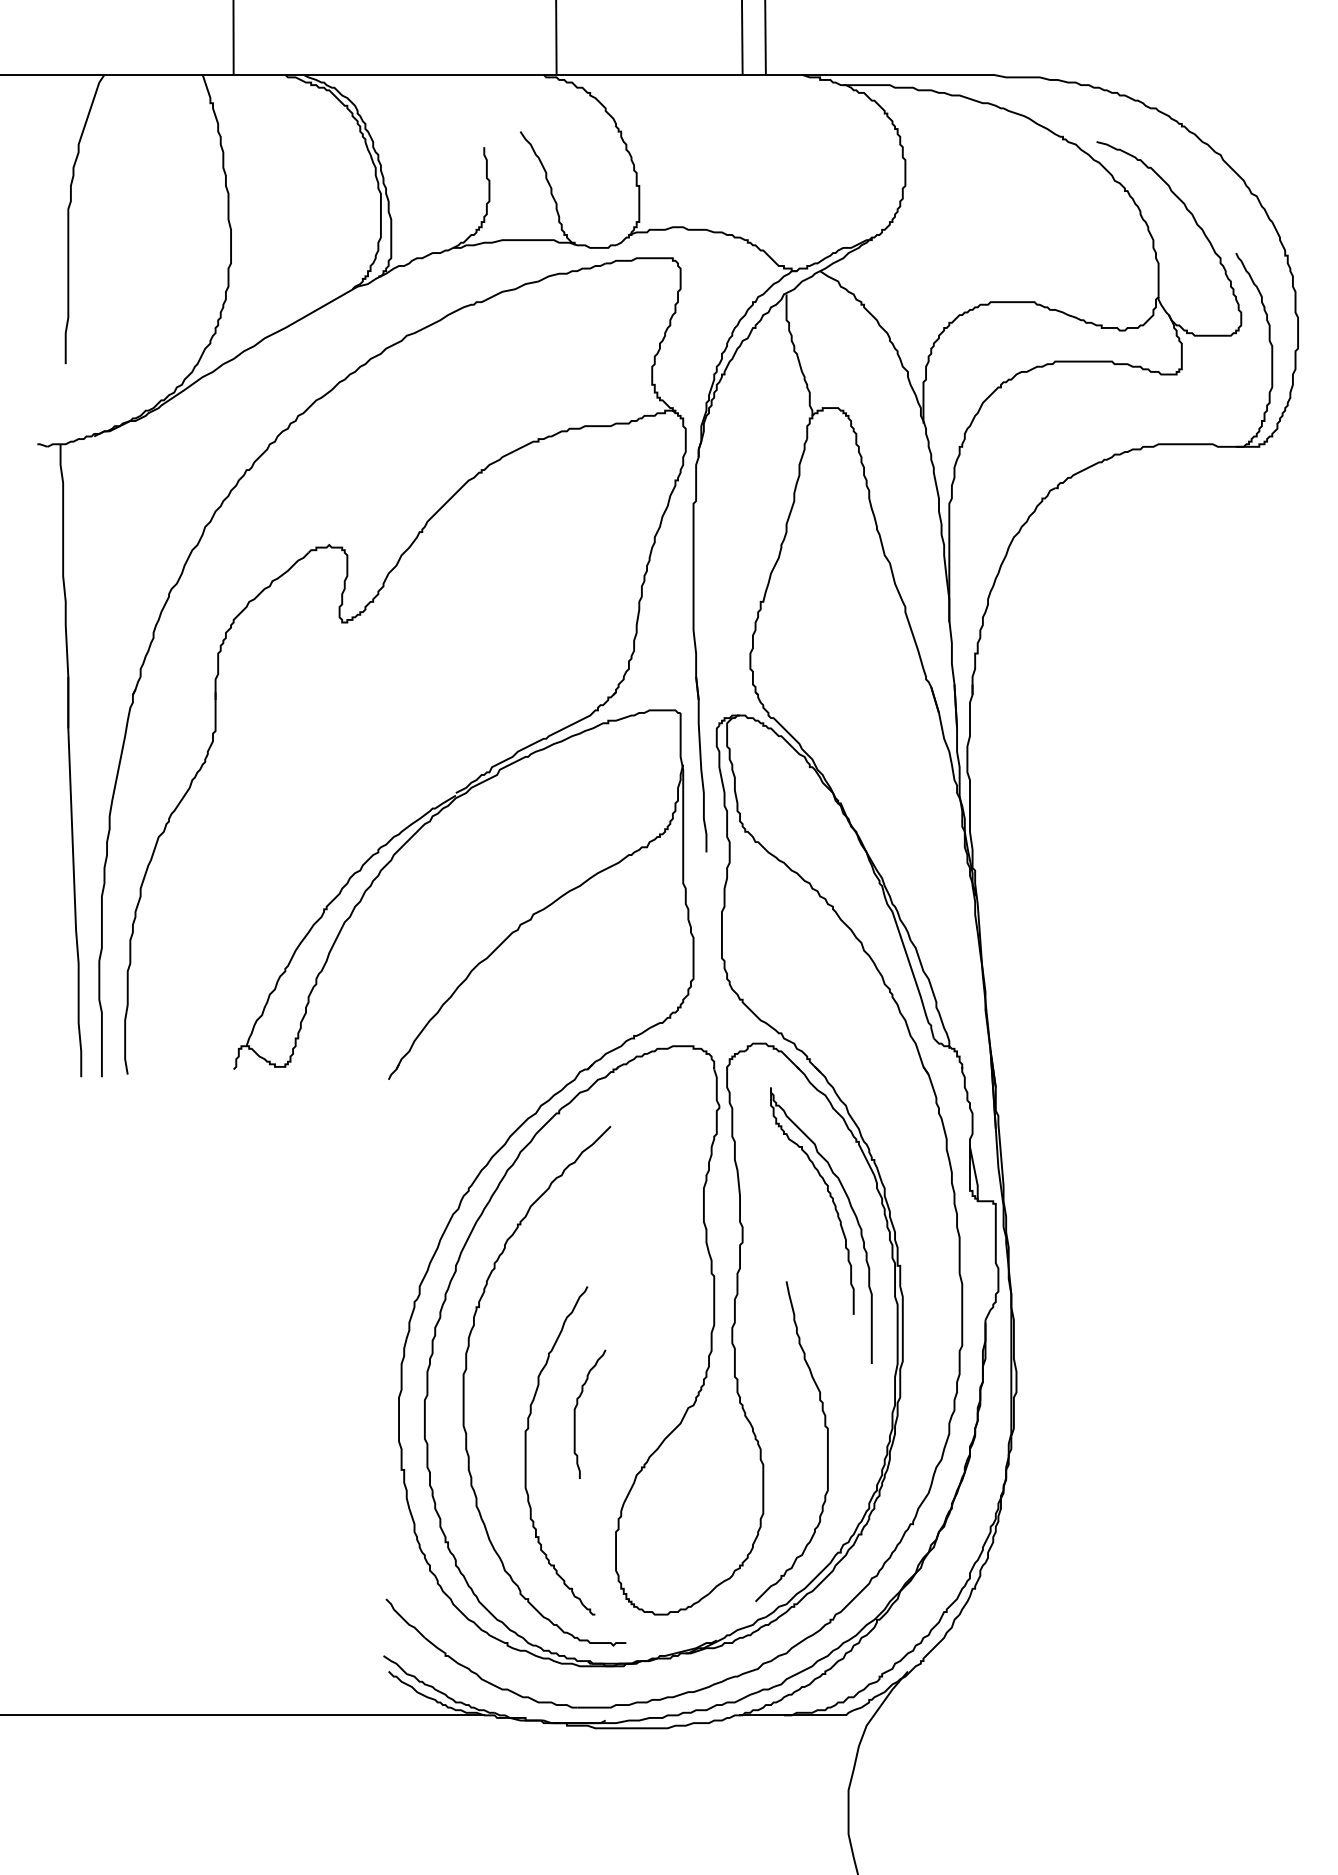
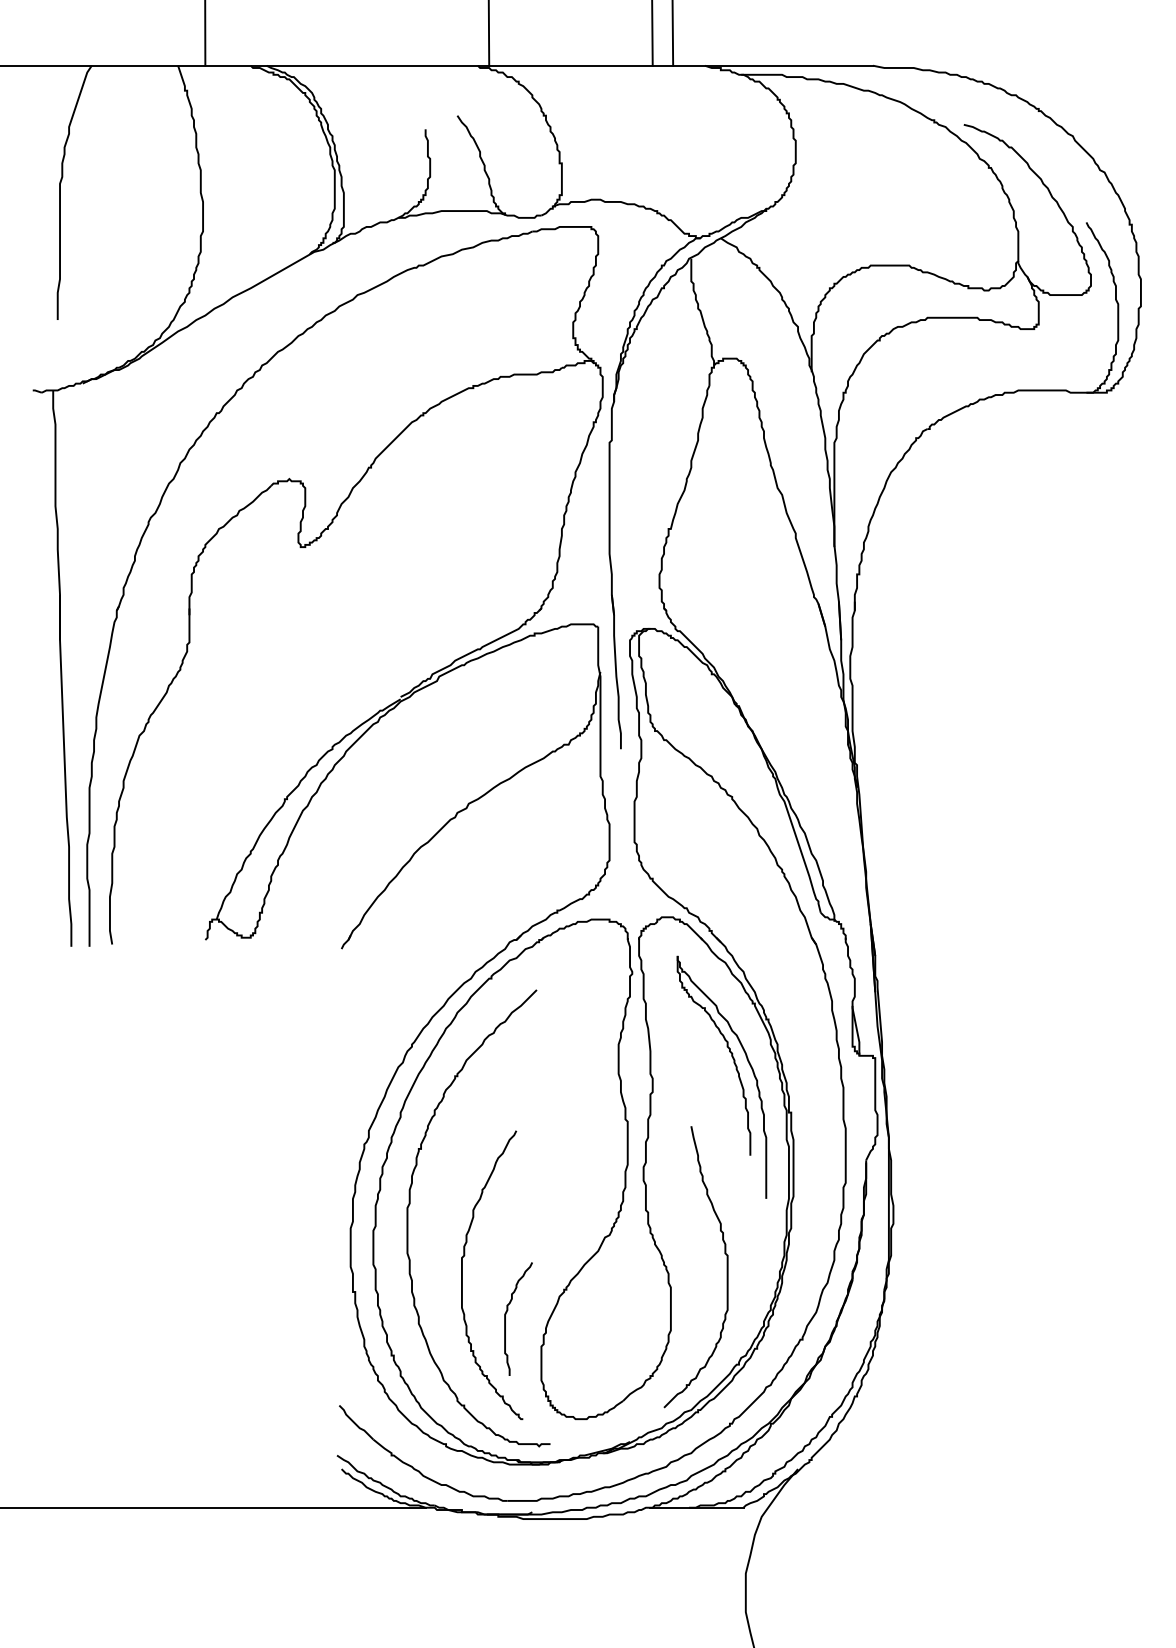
curve: (577, 1406) -> (507, 1312), moved

